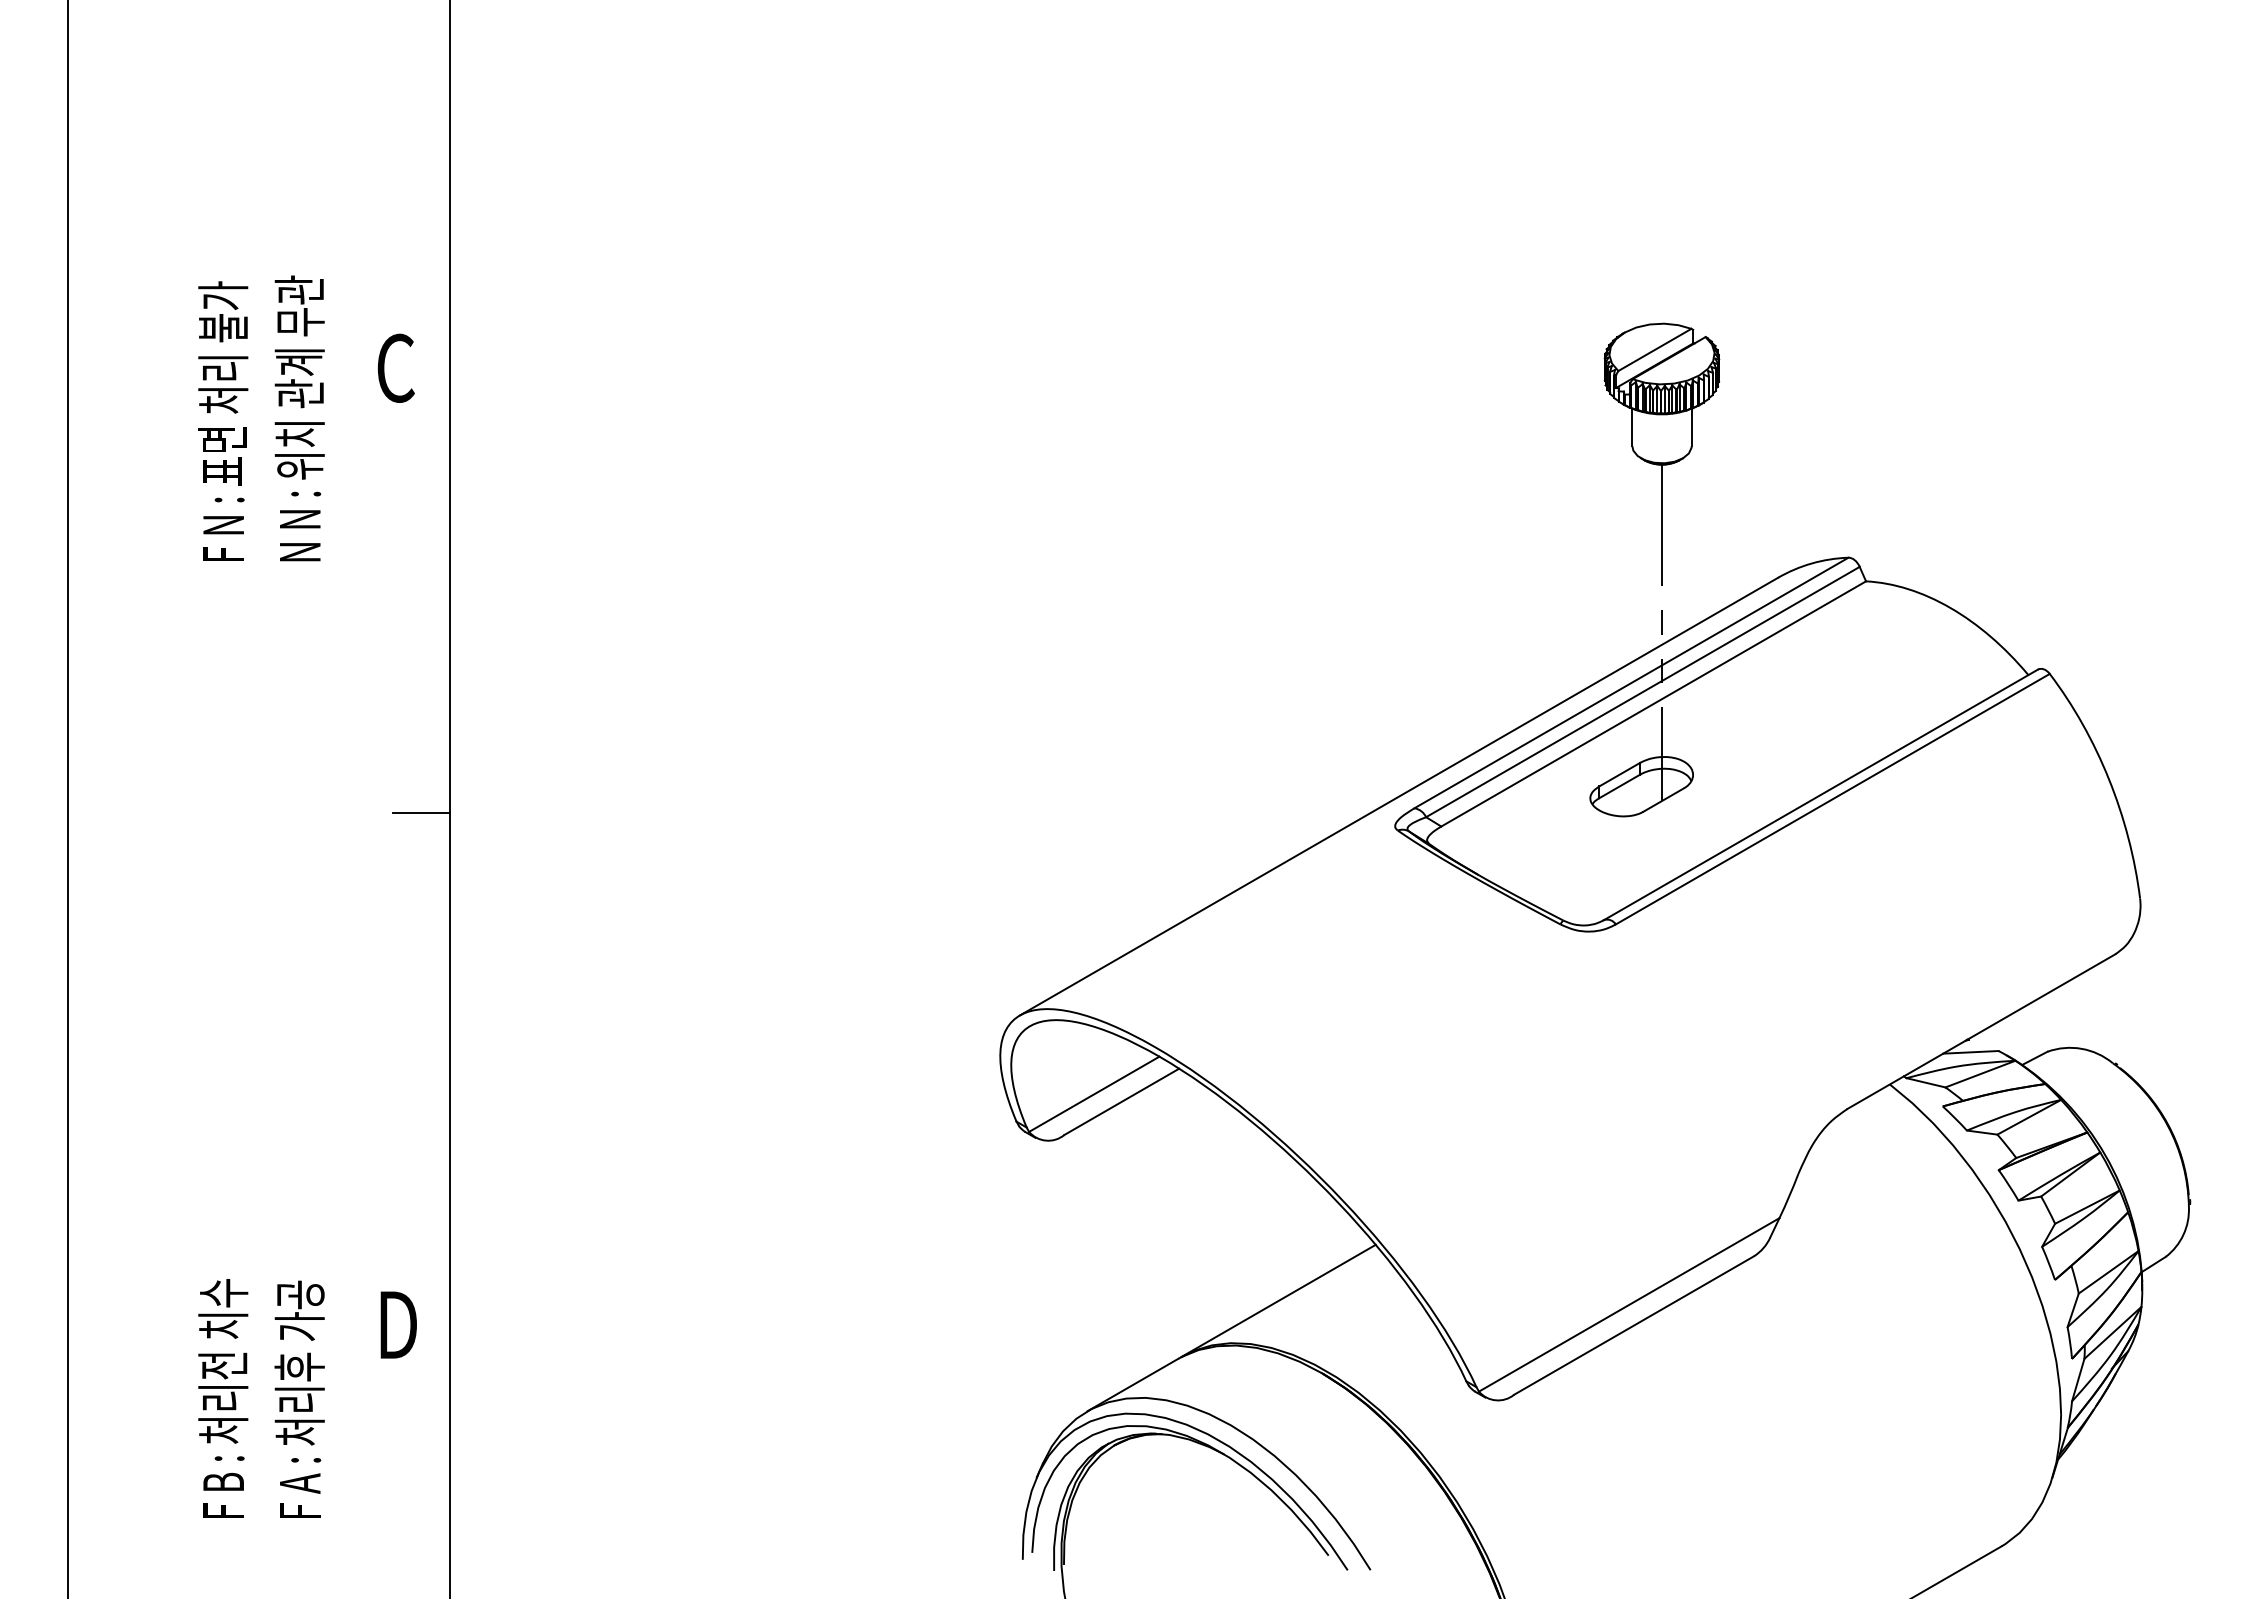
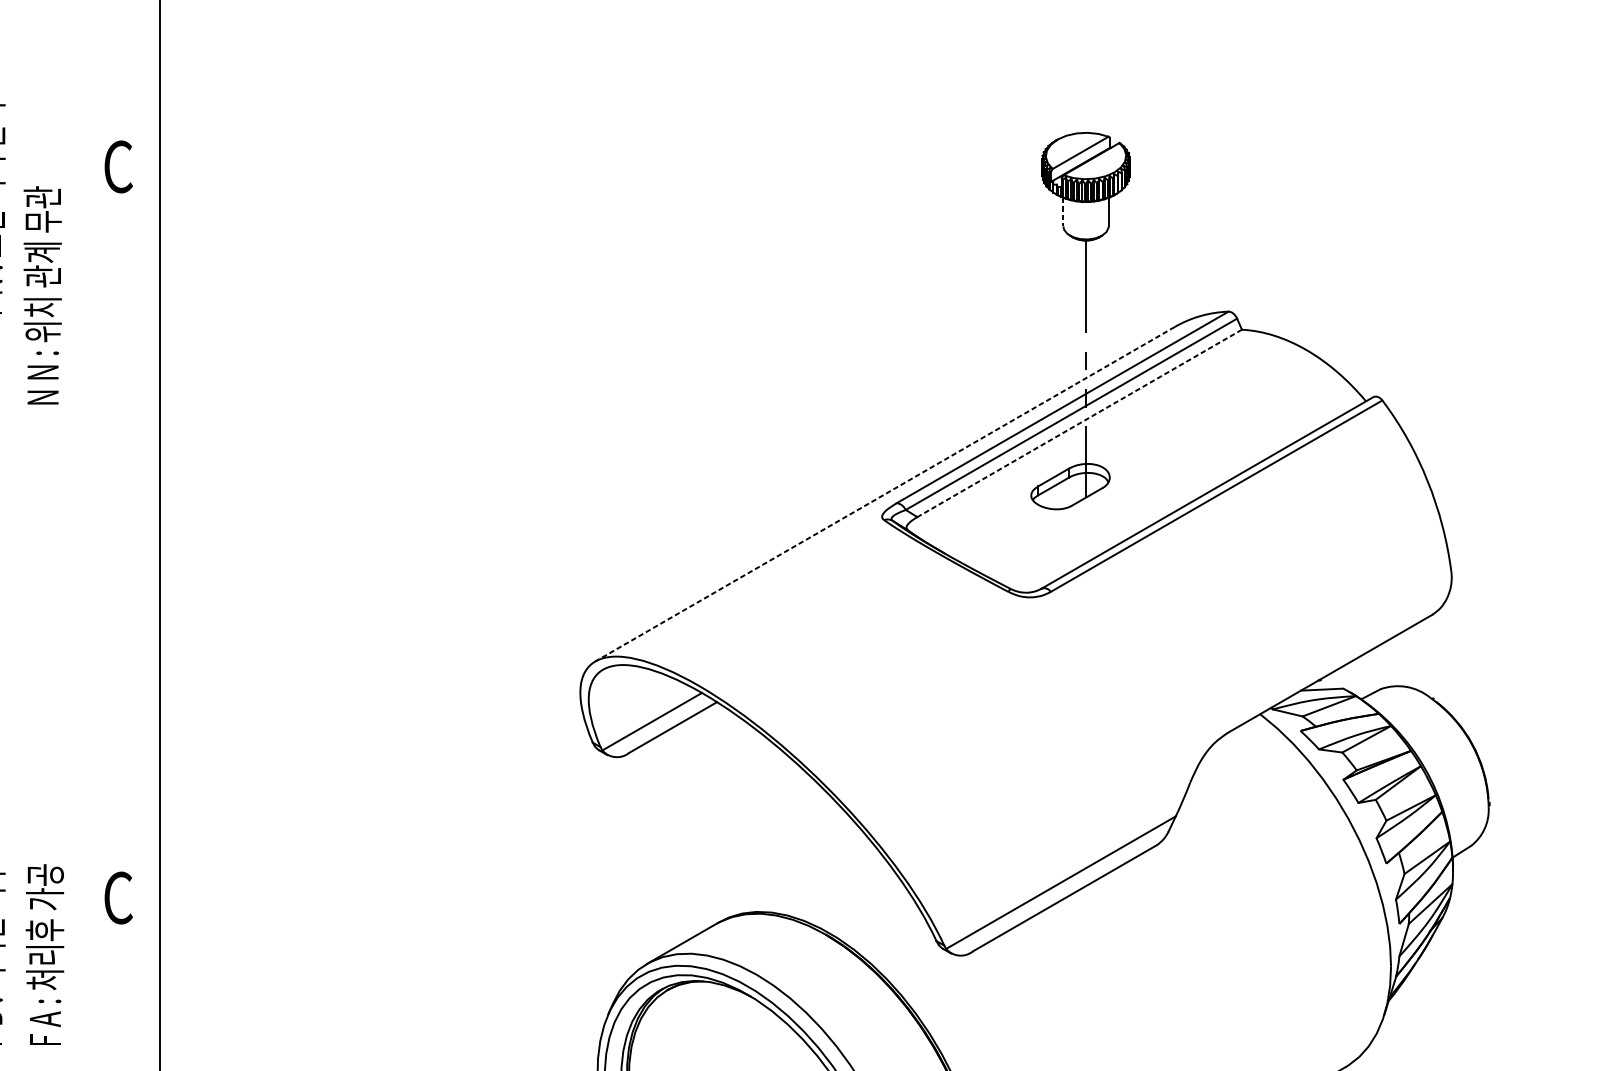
text: (299, 418) -> (42, 295), moved
line: (1632, 427) -> (1063, 212), solid -> dashed
line: (1653, 704) -> (1079, 423), solid -> dashed
line: (1398, 796) -> (884, 494), solid -> dashed
line: (421, 813) -> (138, 507), removed
line: (1278, 1300) -> (792, 879), removed
text: (396, 1324) -> (118, 897), D -> C

